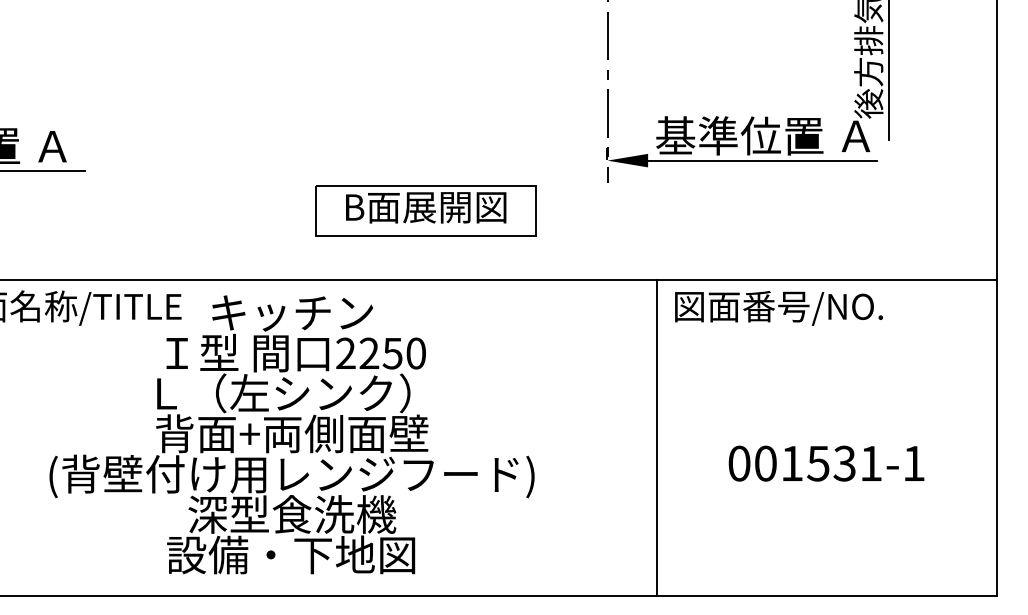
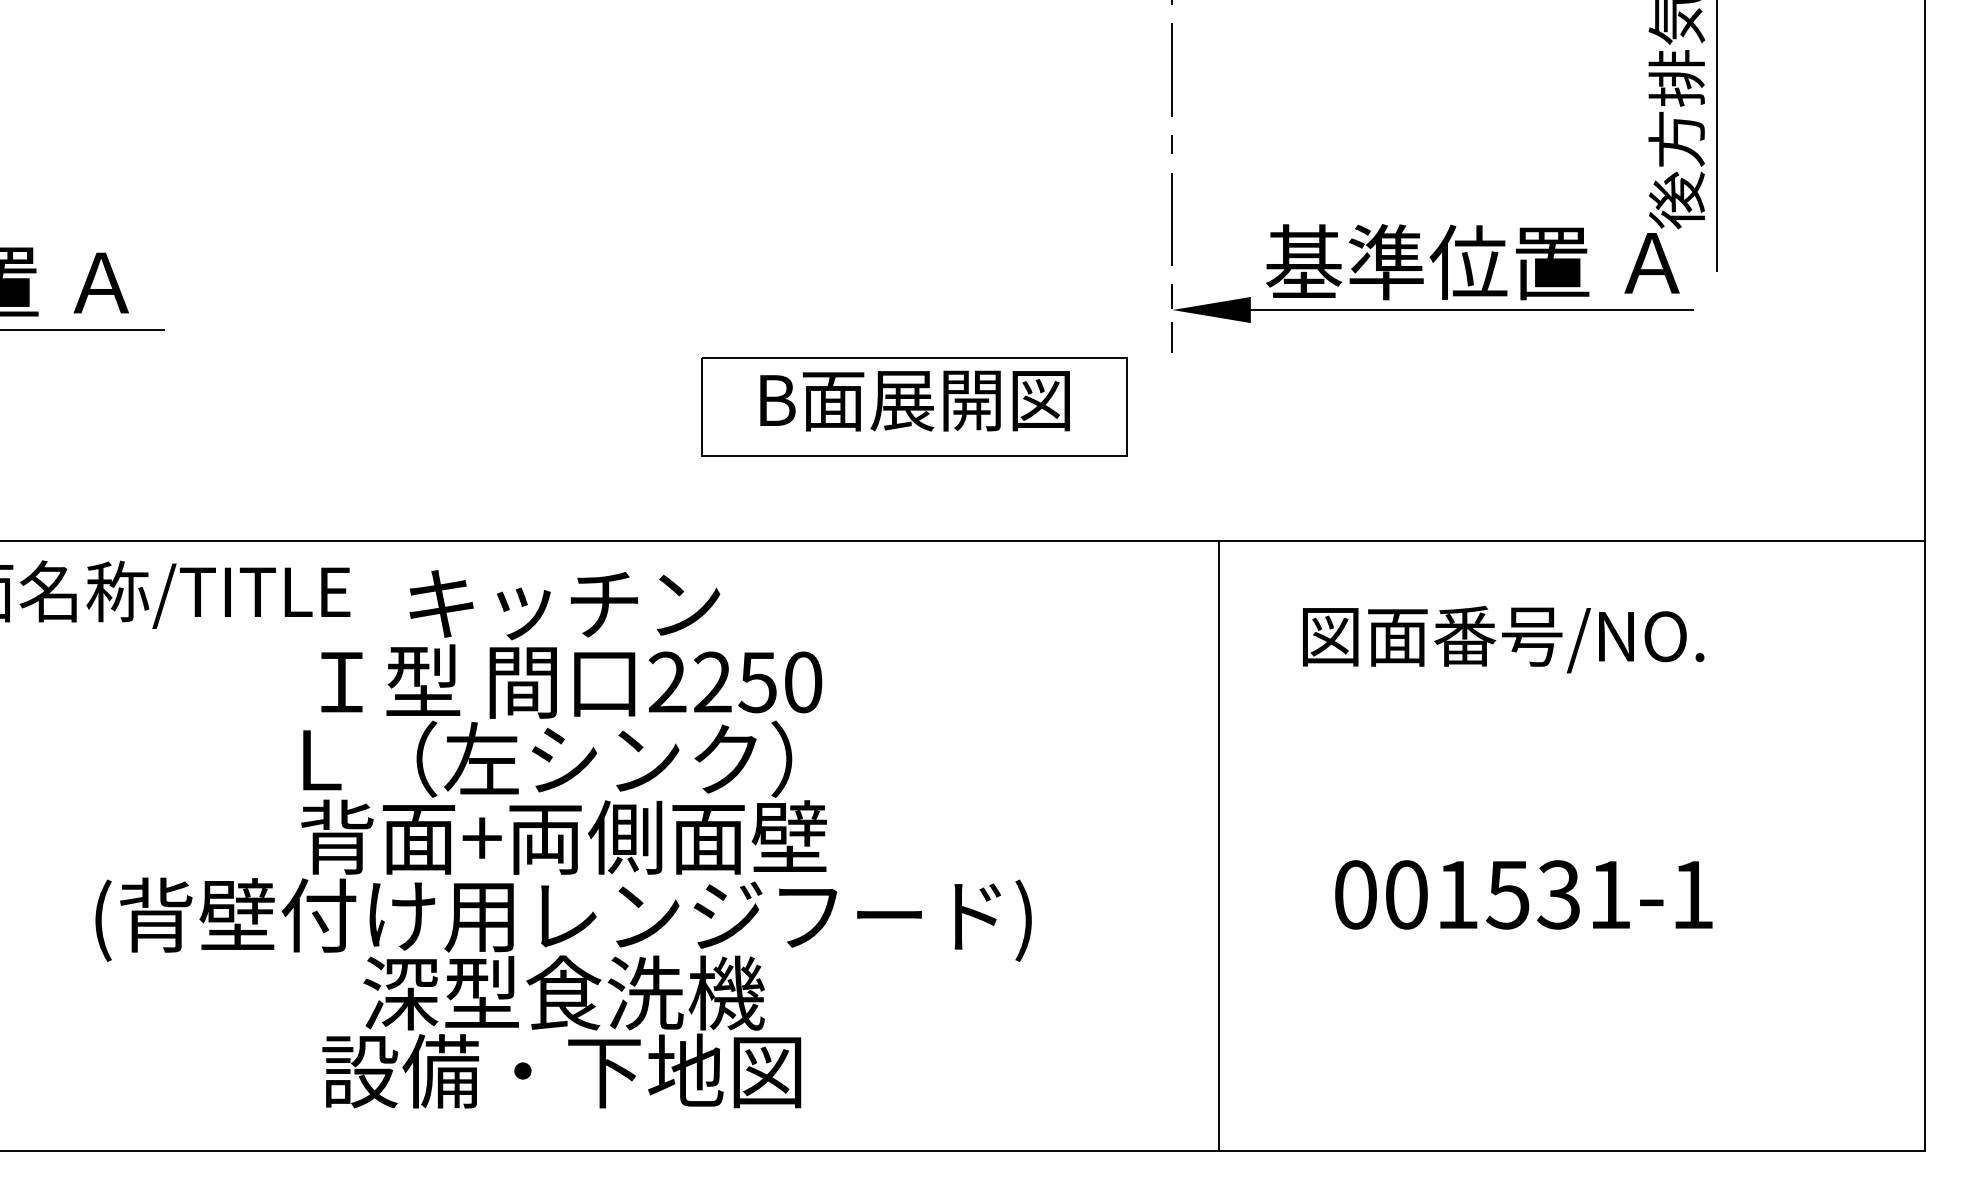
part: (425, 210) -> (913, 406), moved
text: (778, 308) -> (1502, 639), moved
line: (656, 438) -> (1218, 846), moved
text: (826, 463) -> (1523, 894), moved

